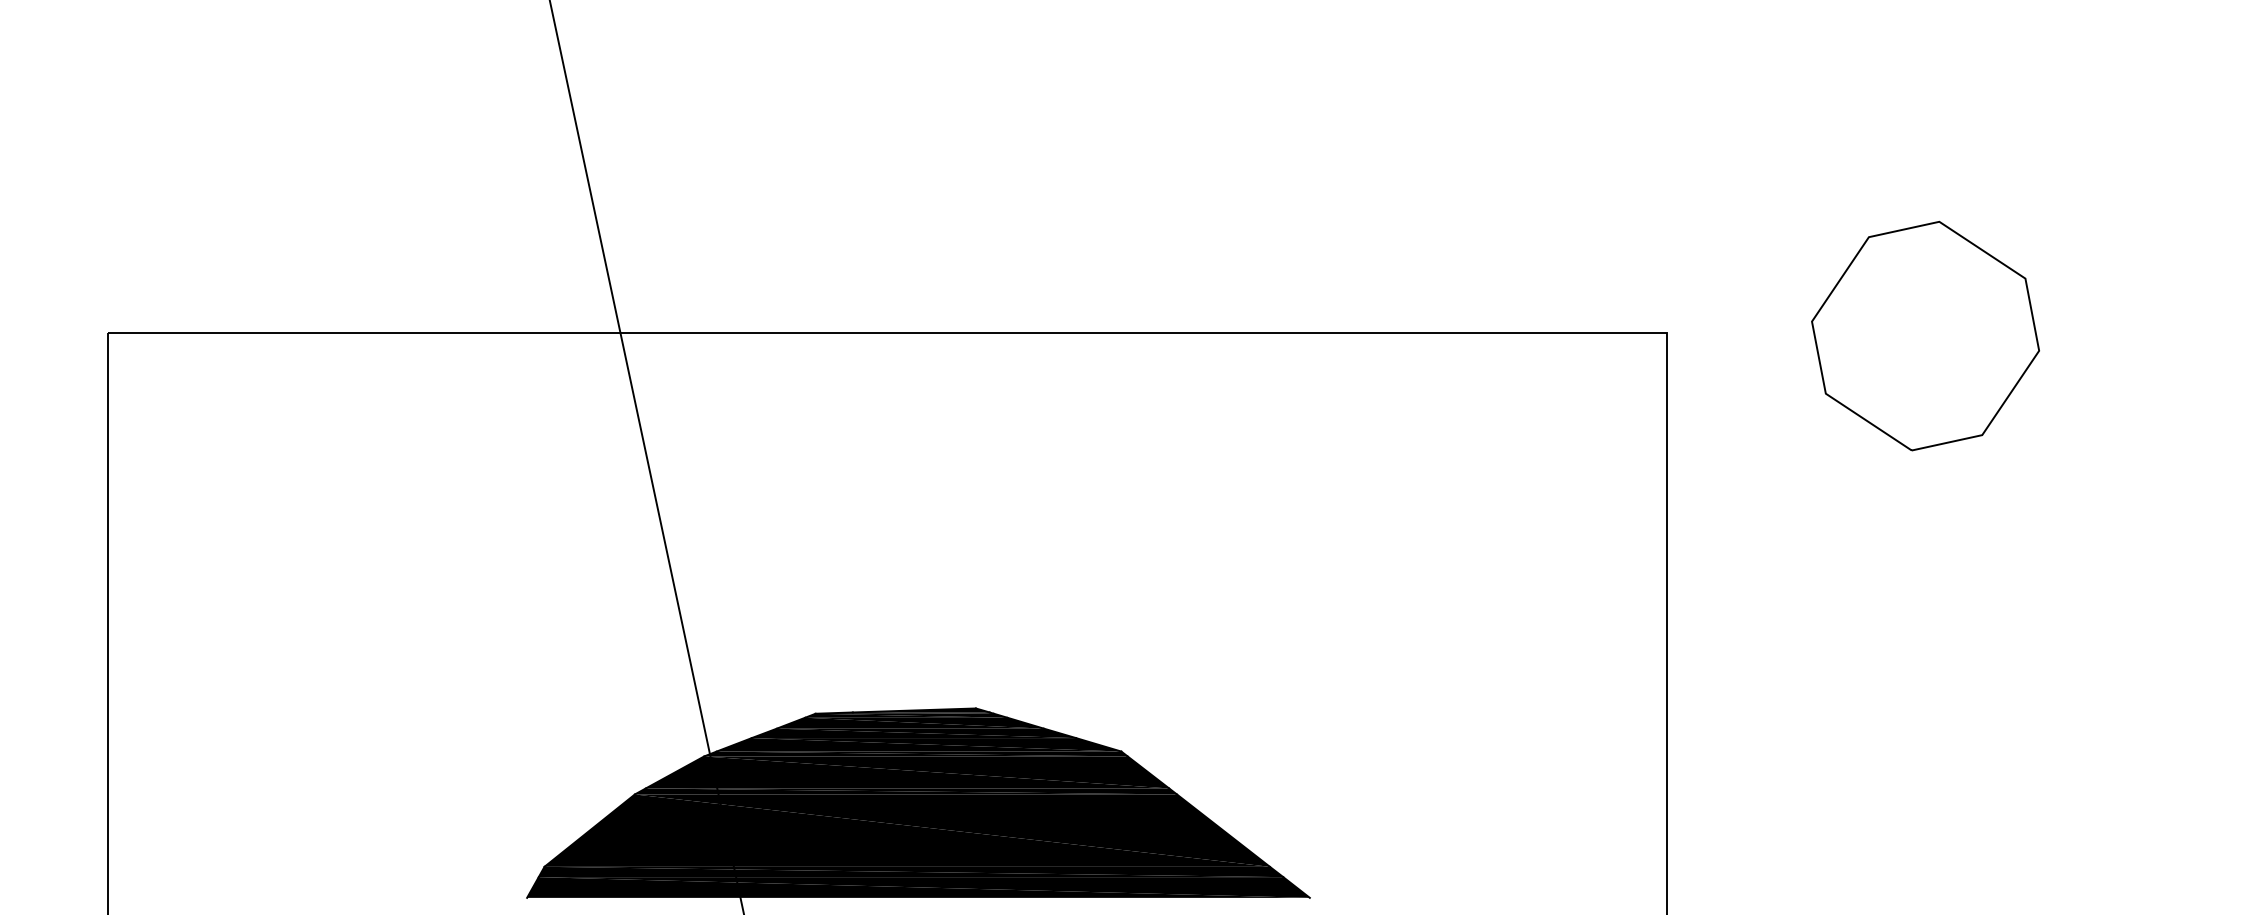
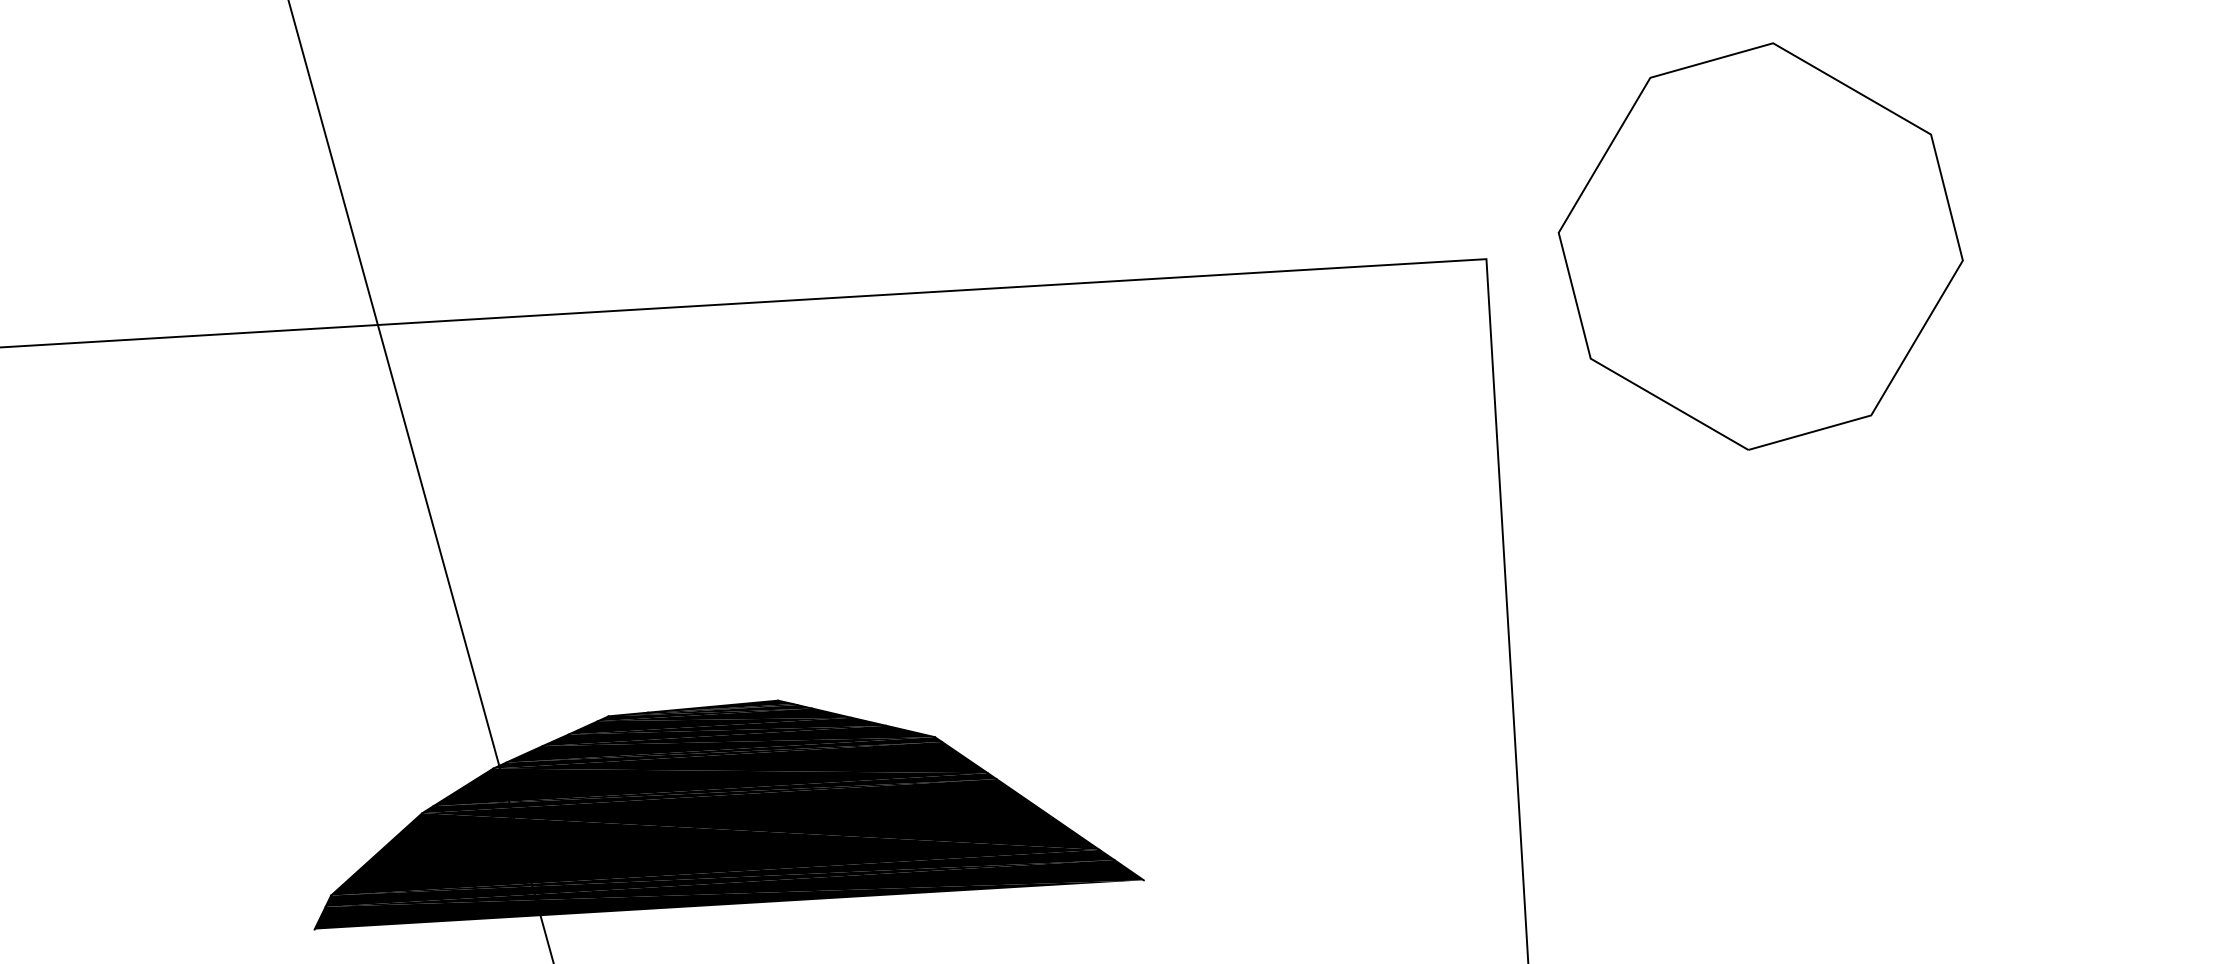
part: (1925, 335) -> (1760, 245), size x1.67

